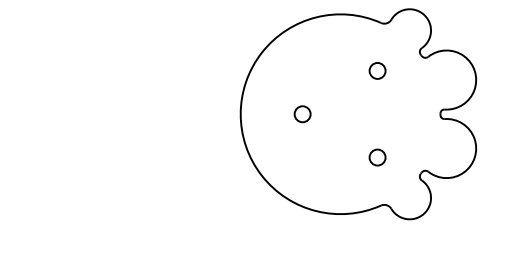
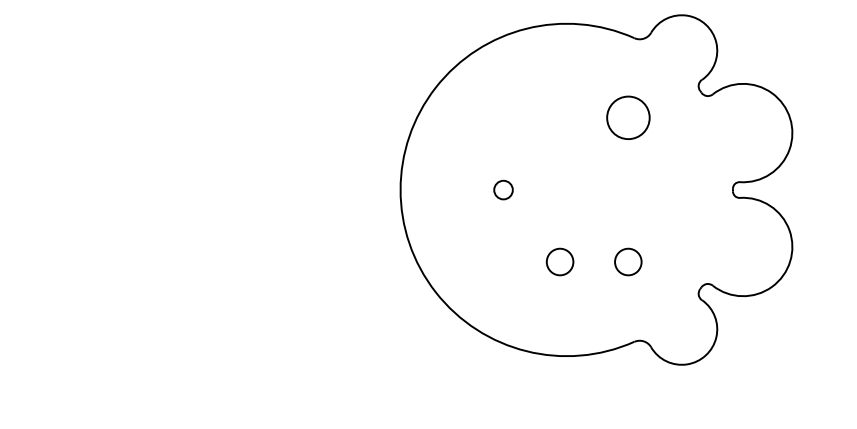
circle: (377, 70) -> (628, 117), size x1.6
circle: (302, 114) -> (503, 190), size x0.7
circle: (336, 157) -> (559, 261), added

